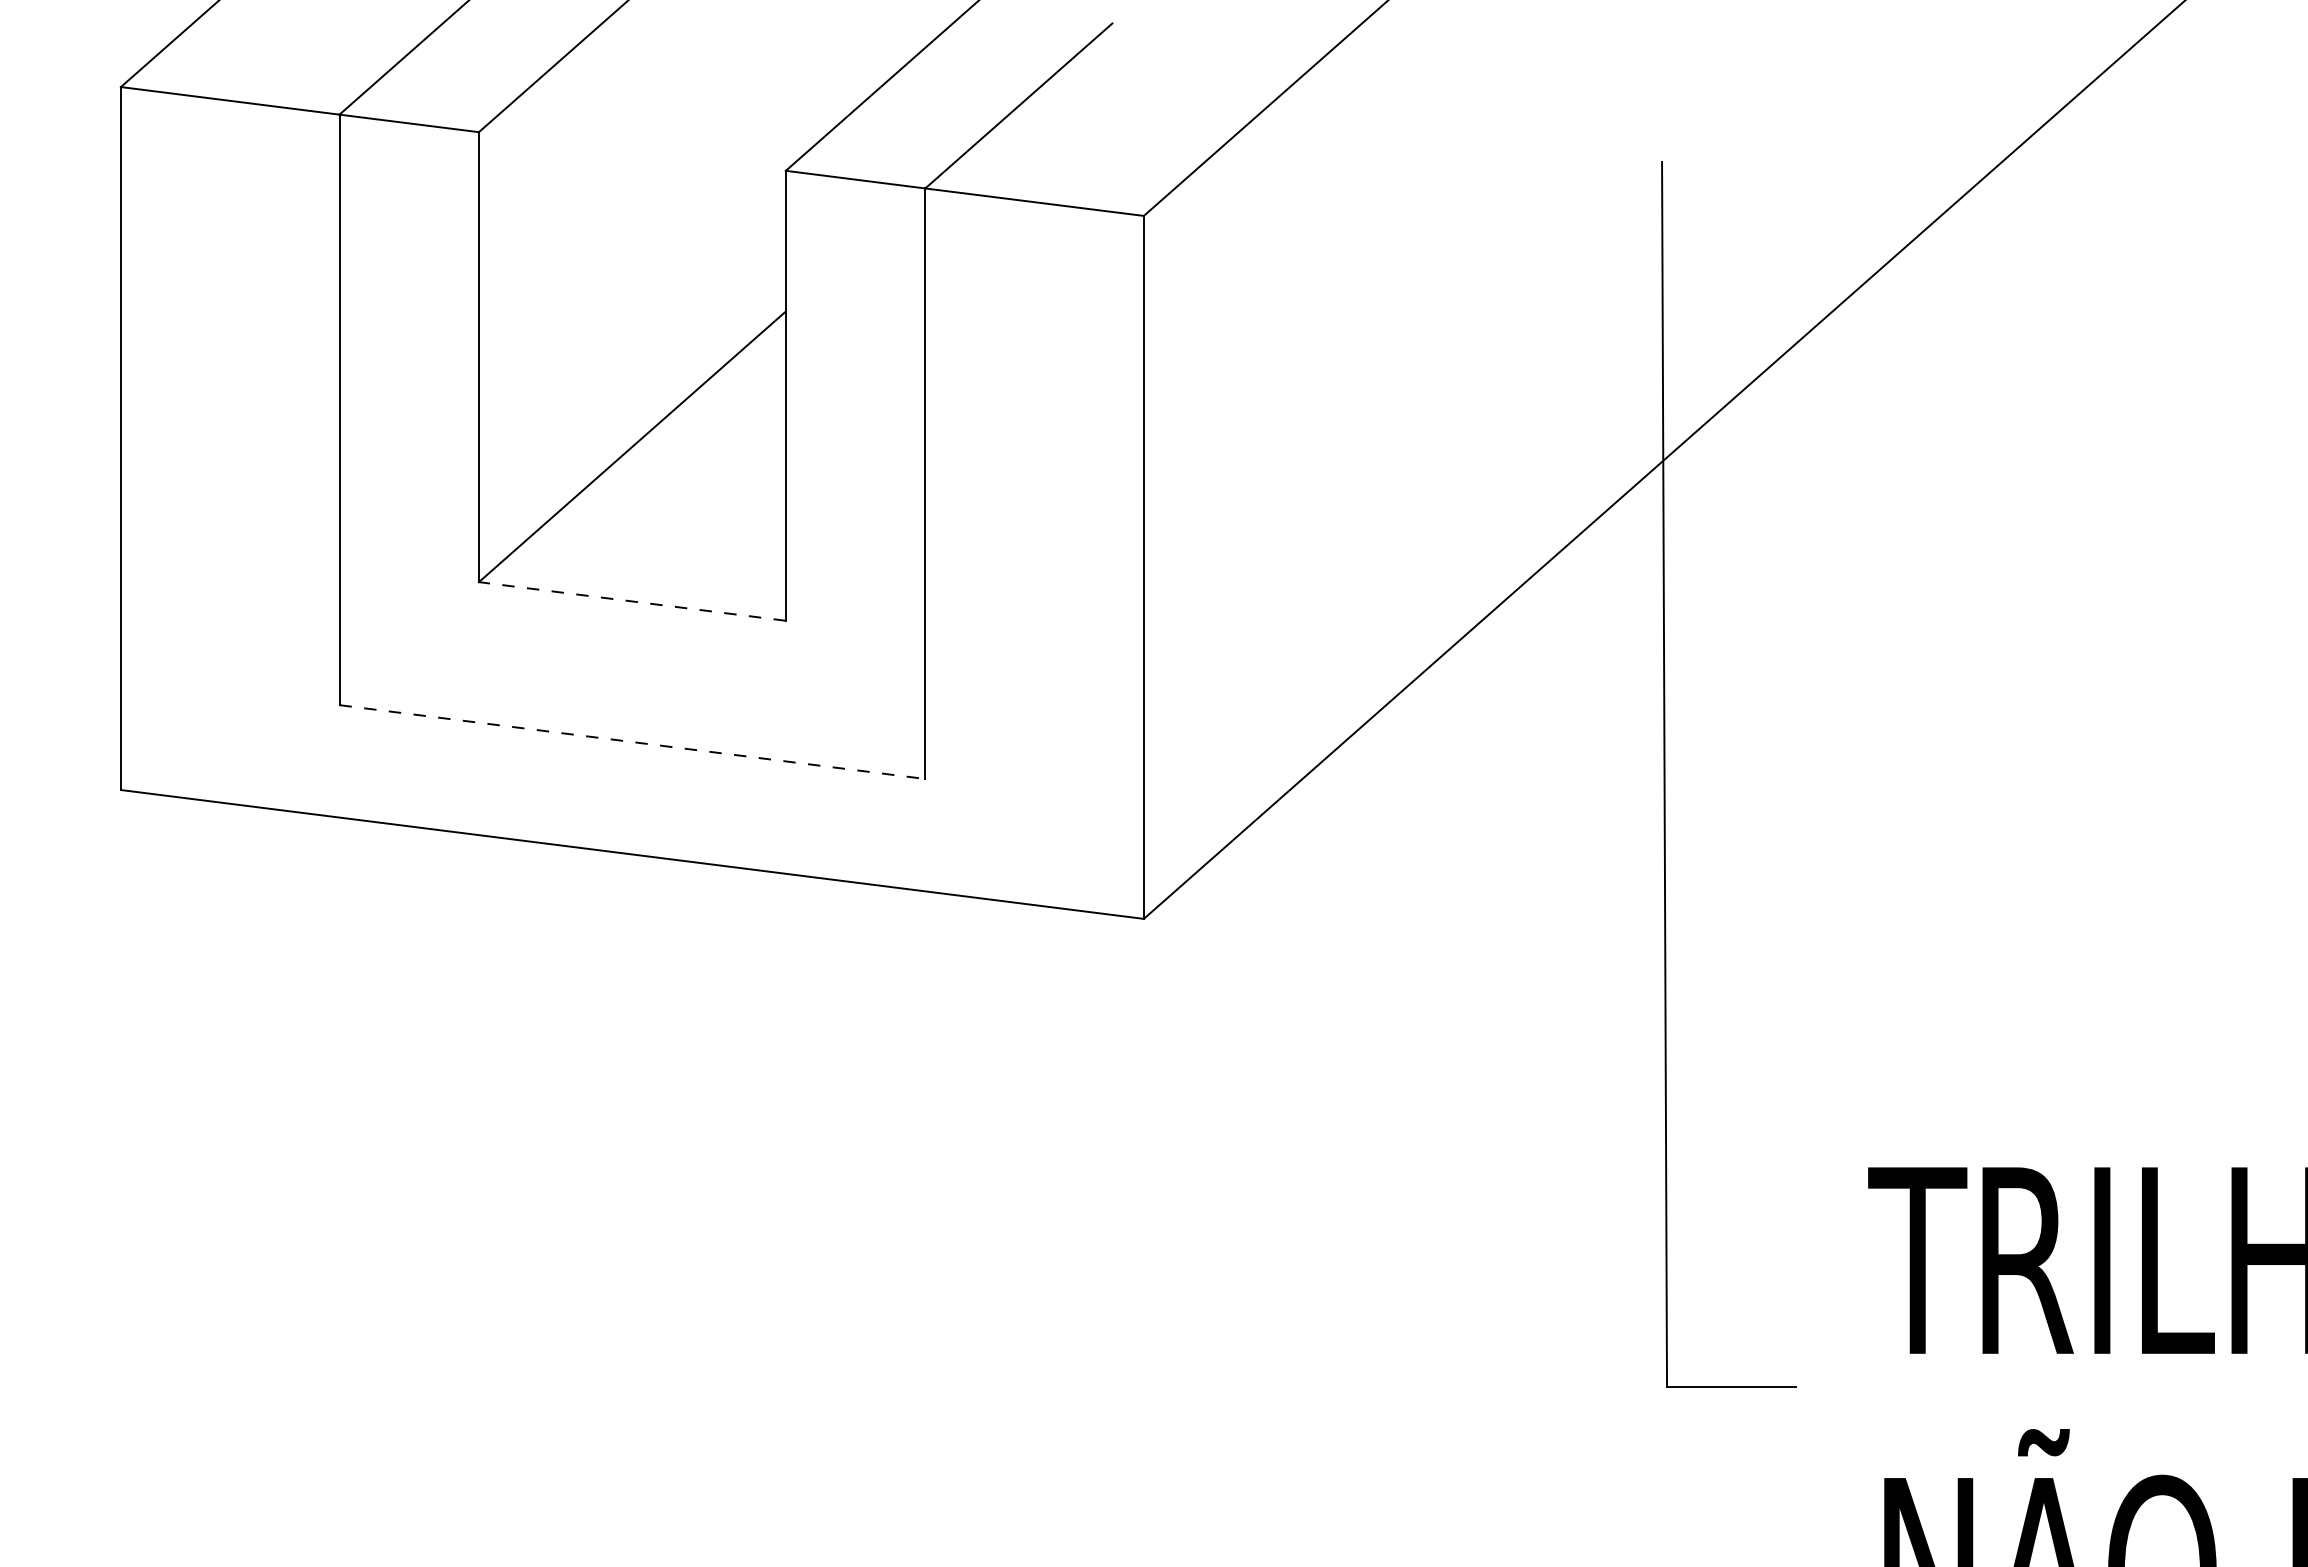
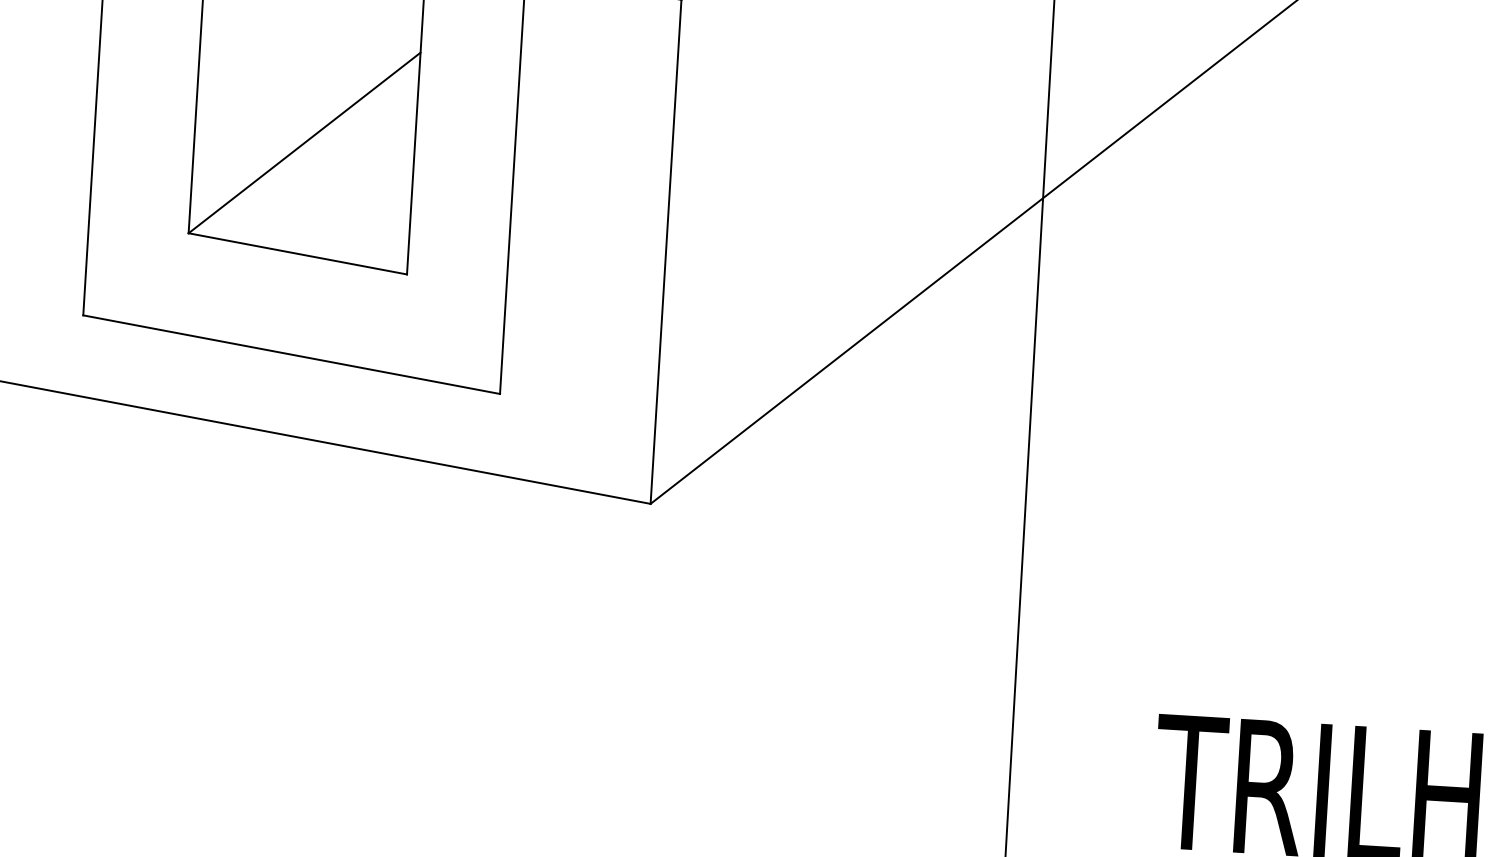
line: (632, 601) -> (297, 253), dashed -> solid
line: (632, 742) -> (291, 354), dashed -> solid

